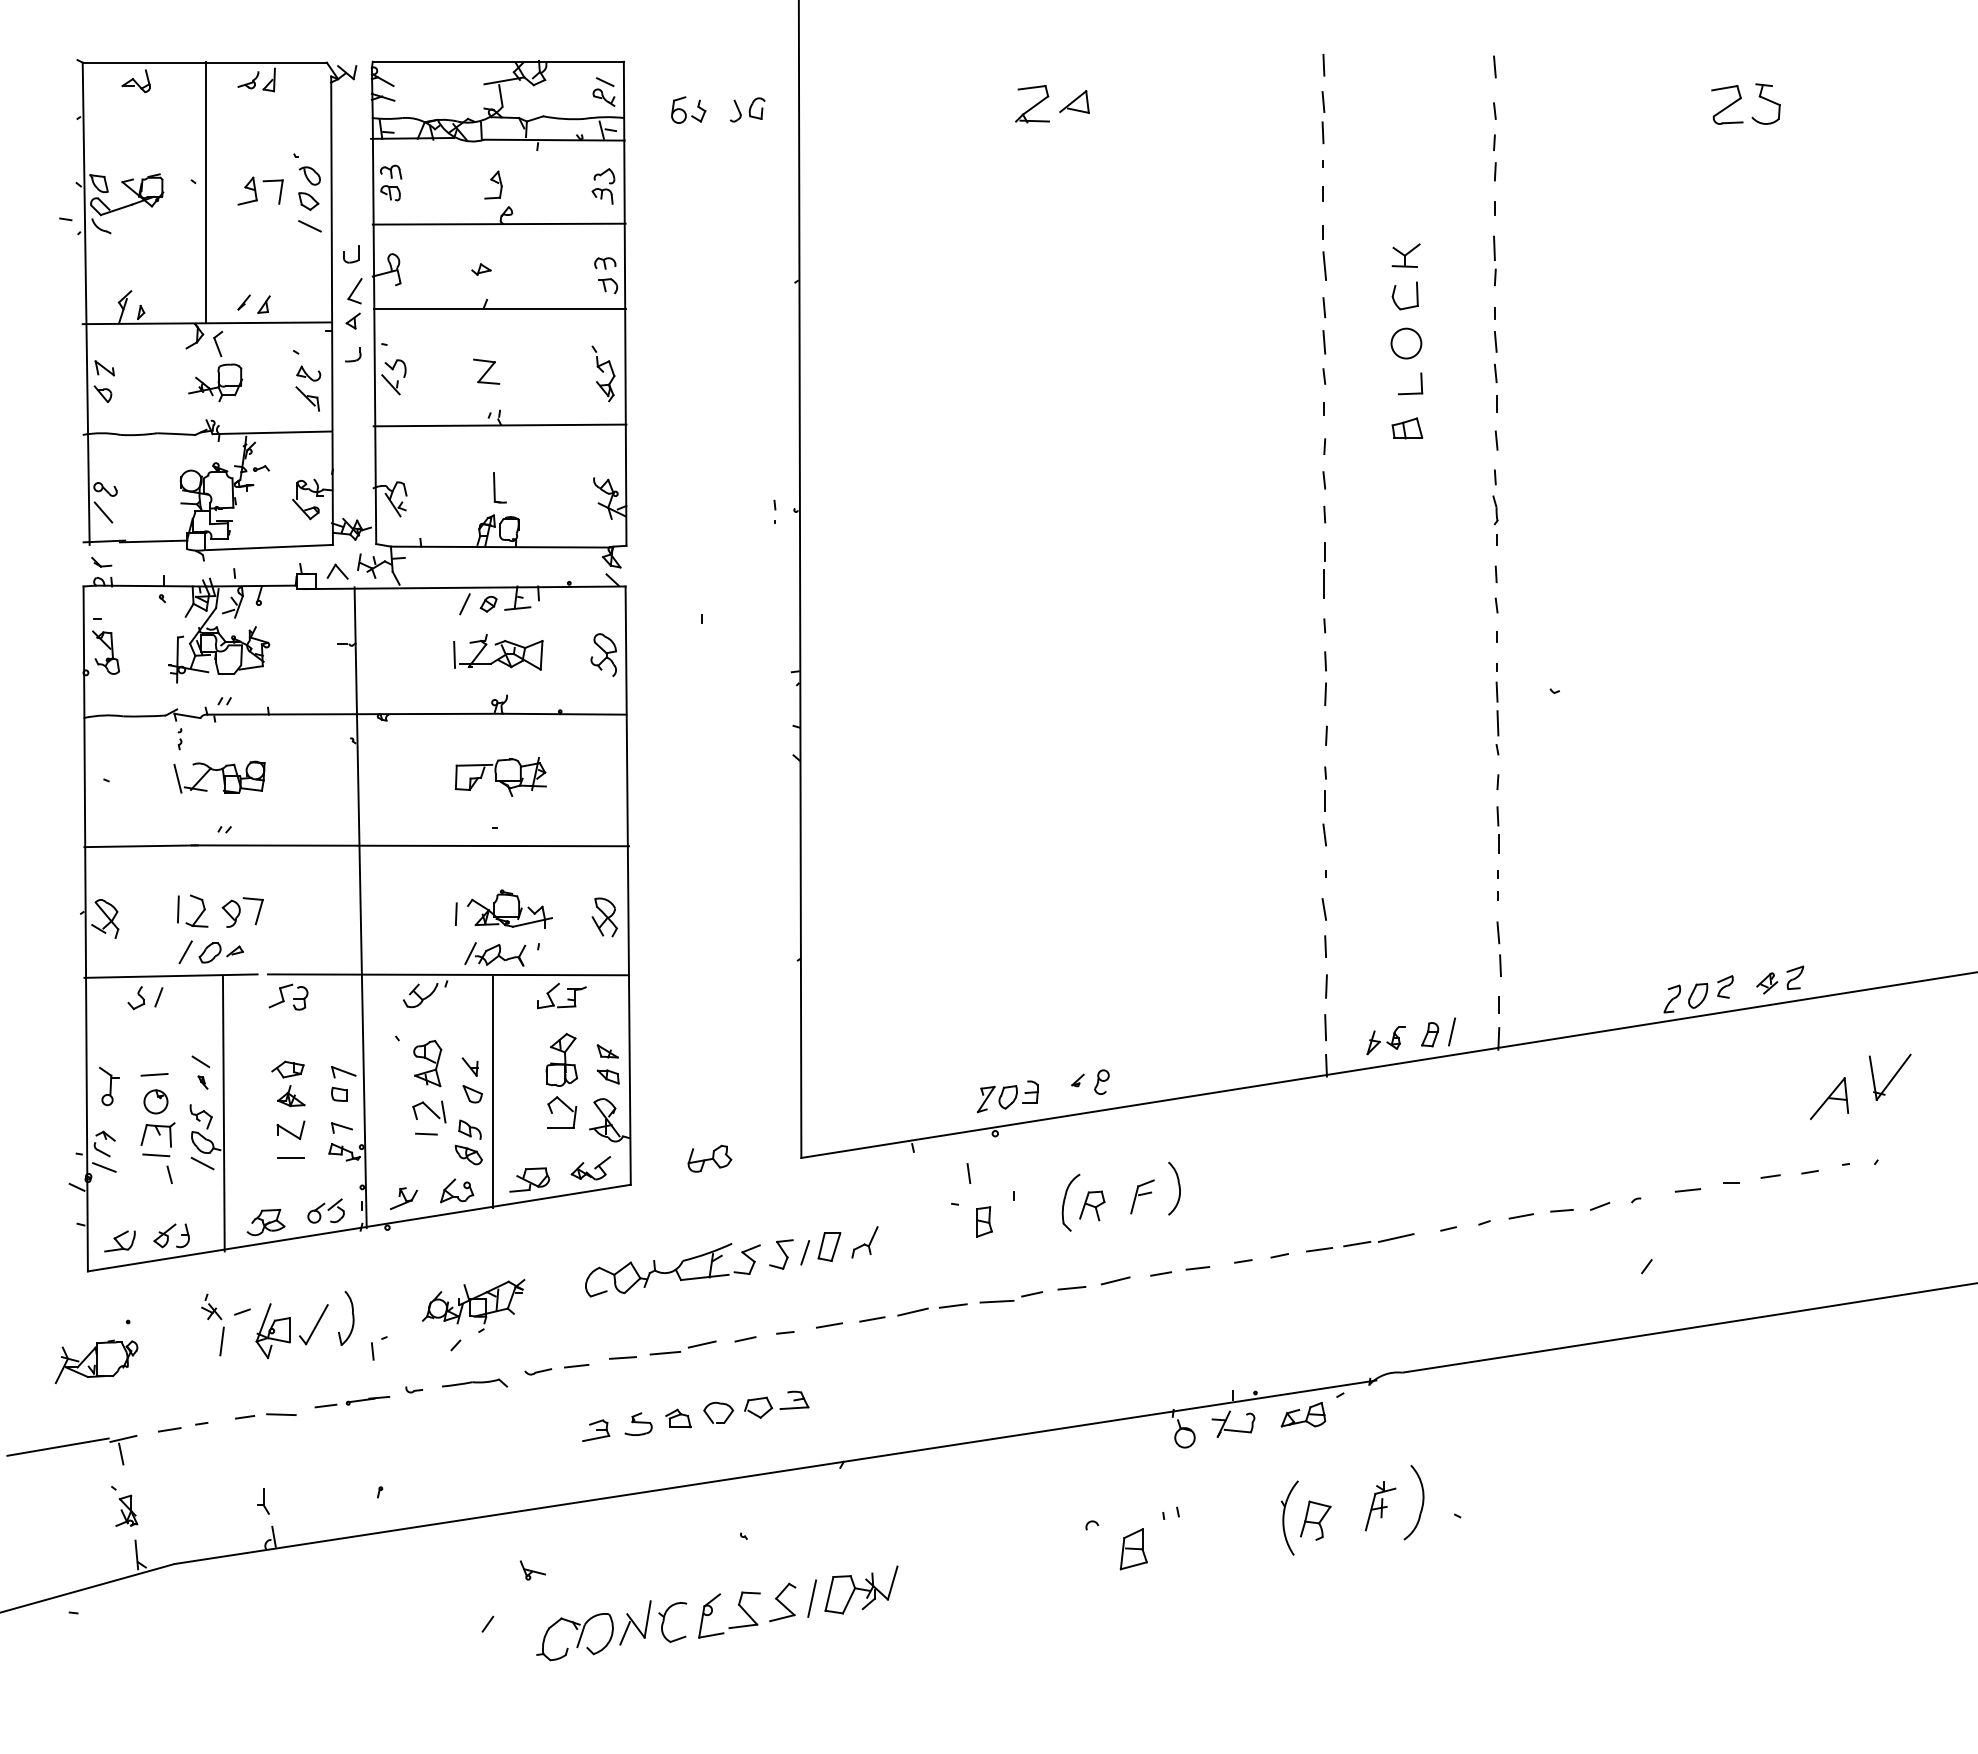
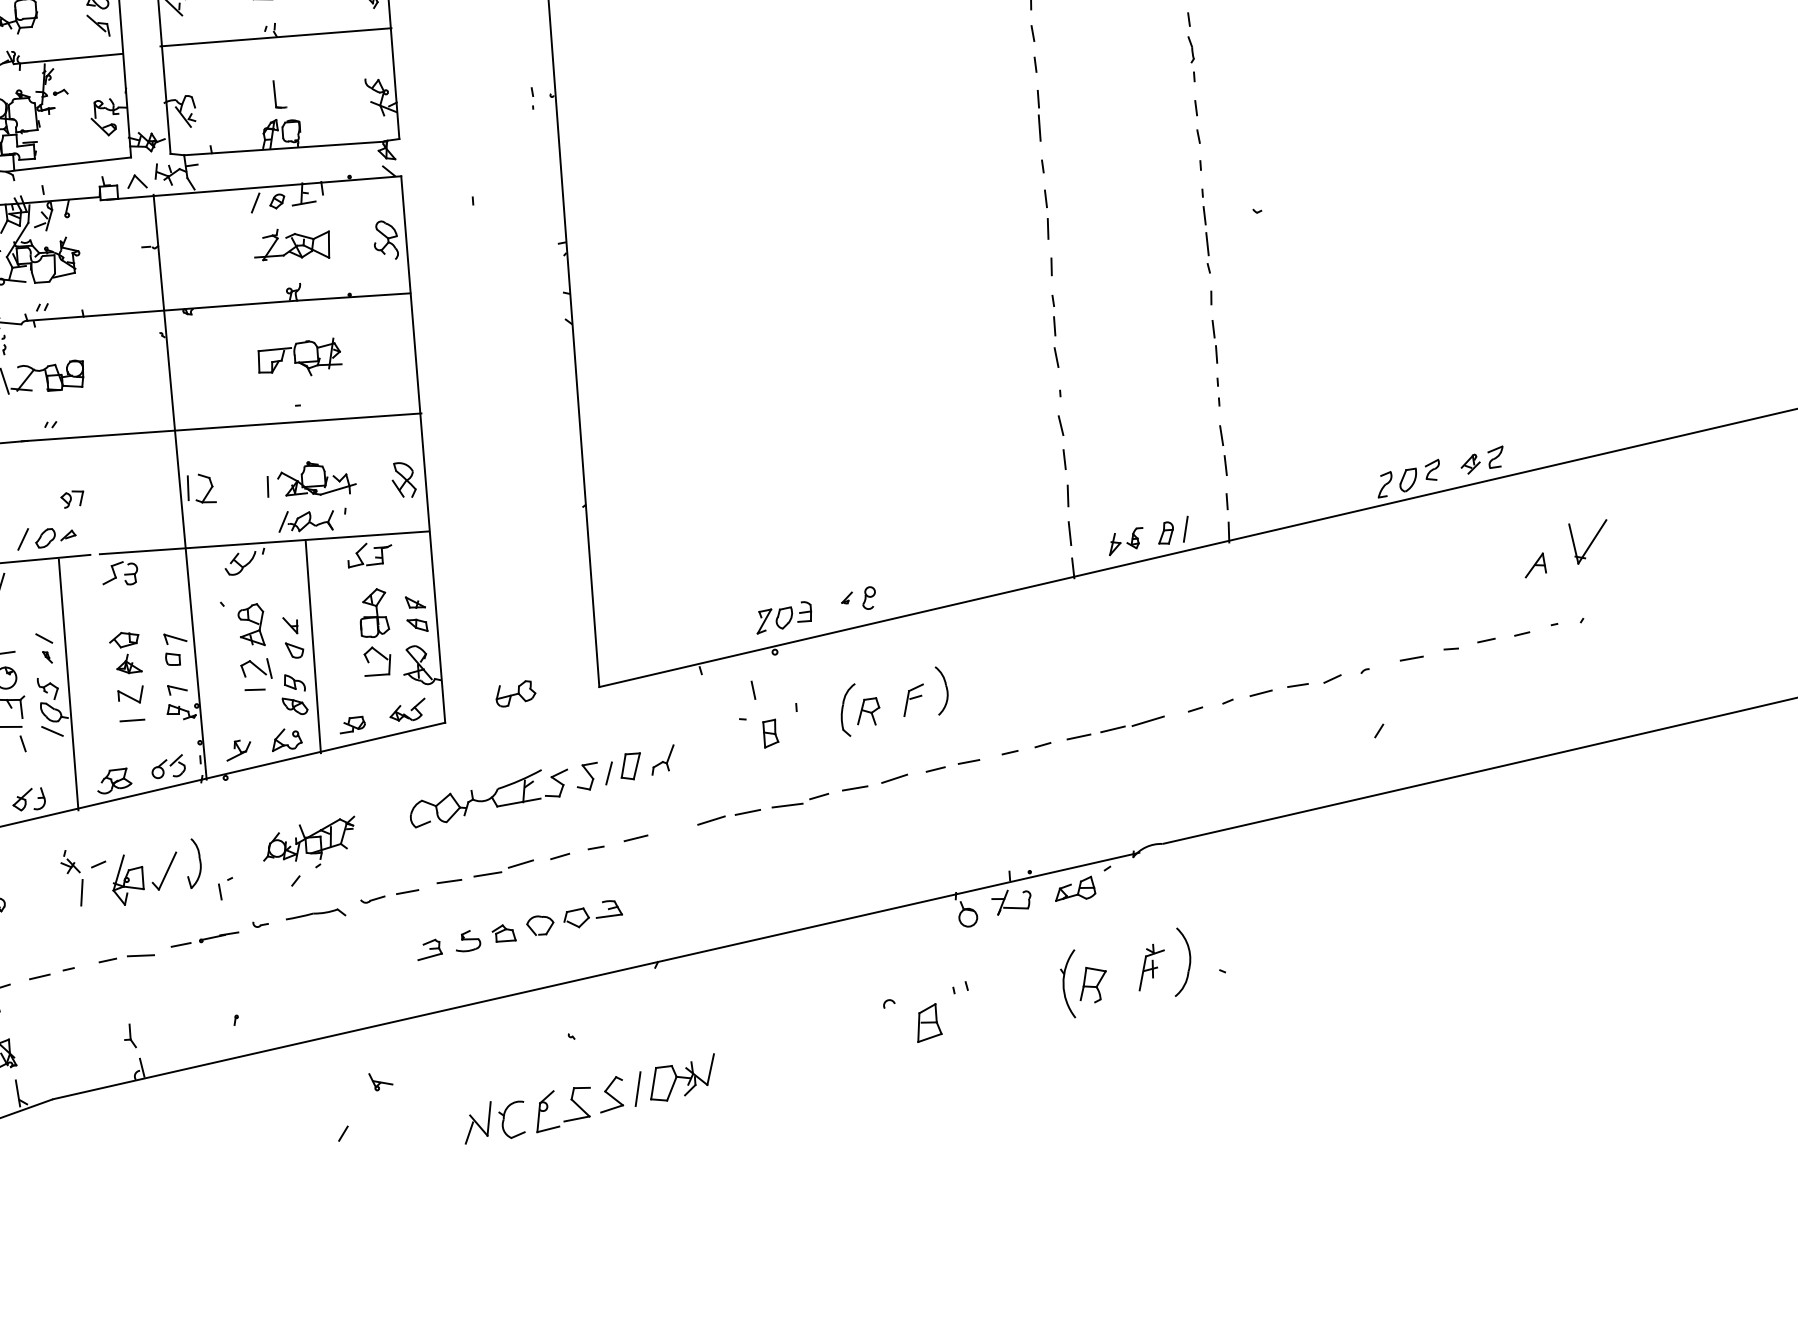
line: (454, 654) -> (249, 249), removed
part: (242, 912) -> (72, 499), size x0.6
part: (199, 914) -> (207, 491), moved
part: (1829, 1098) -> (1535, 565), size x0.6
part: (529, 1179) -> (352, 724), size x0.7
line: (872, 1319) -> (674, 830), removed
part: (574, 1637) -> (423, 1140), removed

